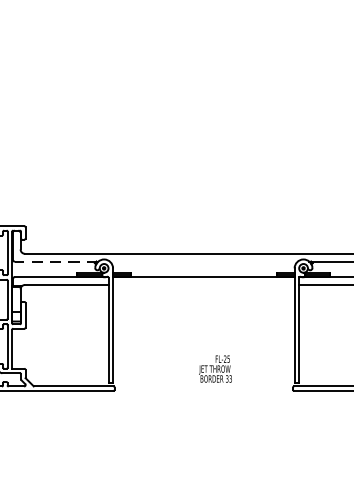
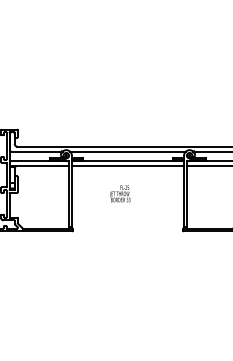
line: (55, 261) -> (36, 151), dashed -> solid
line: (203, 261) -> (127, 151), added
line: (203, 284) -> (127, 165), added
text: (215, 368) -> (120, 193), moved

